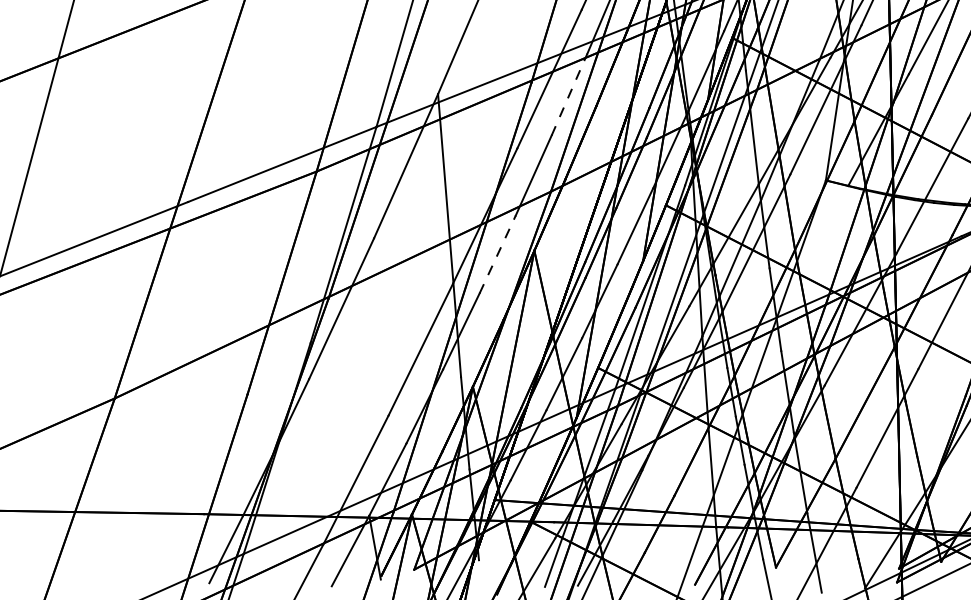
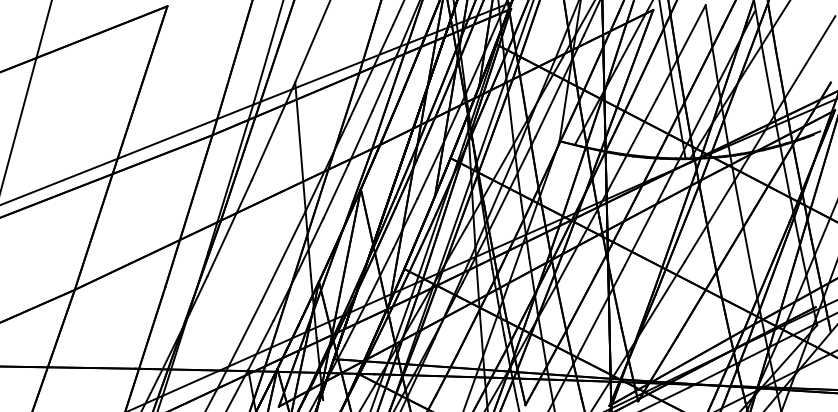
line: (570, 94) -> (385, 82), dashed -> solid
line: (498, 254) -> (336, 191), dashed -> solid

